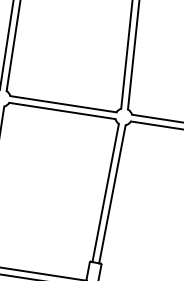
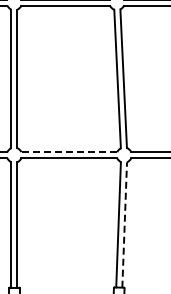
line: (63, 104) -> (69, 152), solid -> dashed
line: (112, 194) -> (124, 225), solid -> dashed

